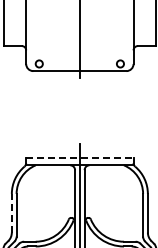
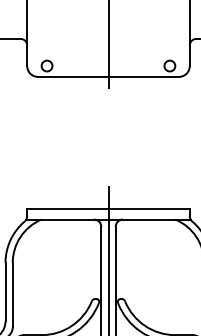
line: (79, 158) -> (107, 209), dashed -> solid
line: (11, 212) -> (4, 290), dashed -> solid

